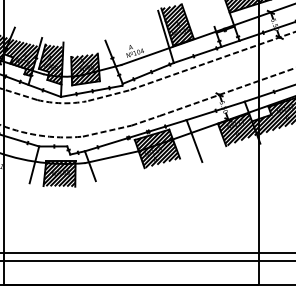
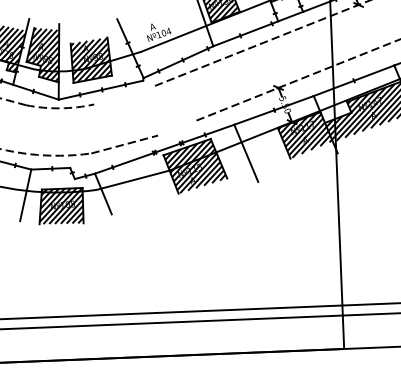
line: (107, 95) -> (123, 95), removed
line: (145, 120) -> (177, 127), removed

